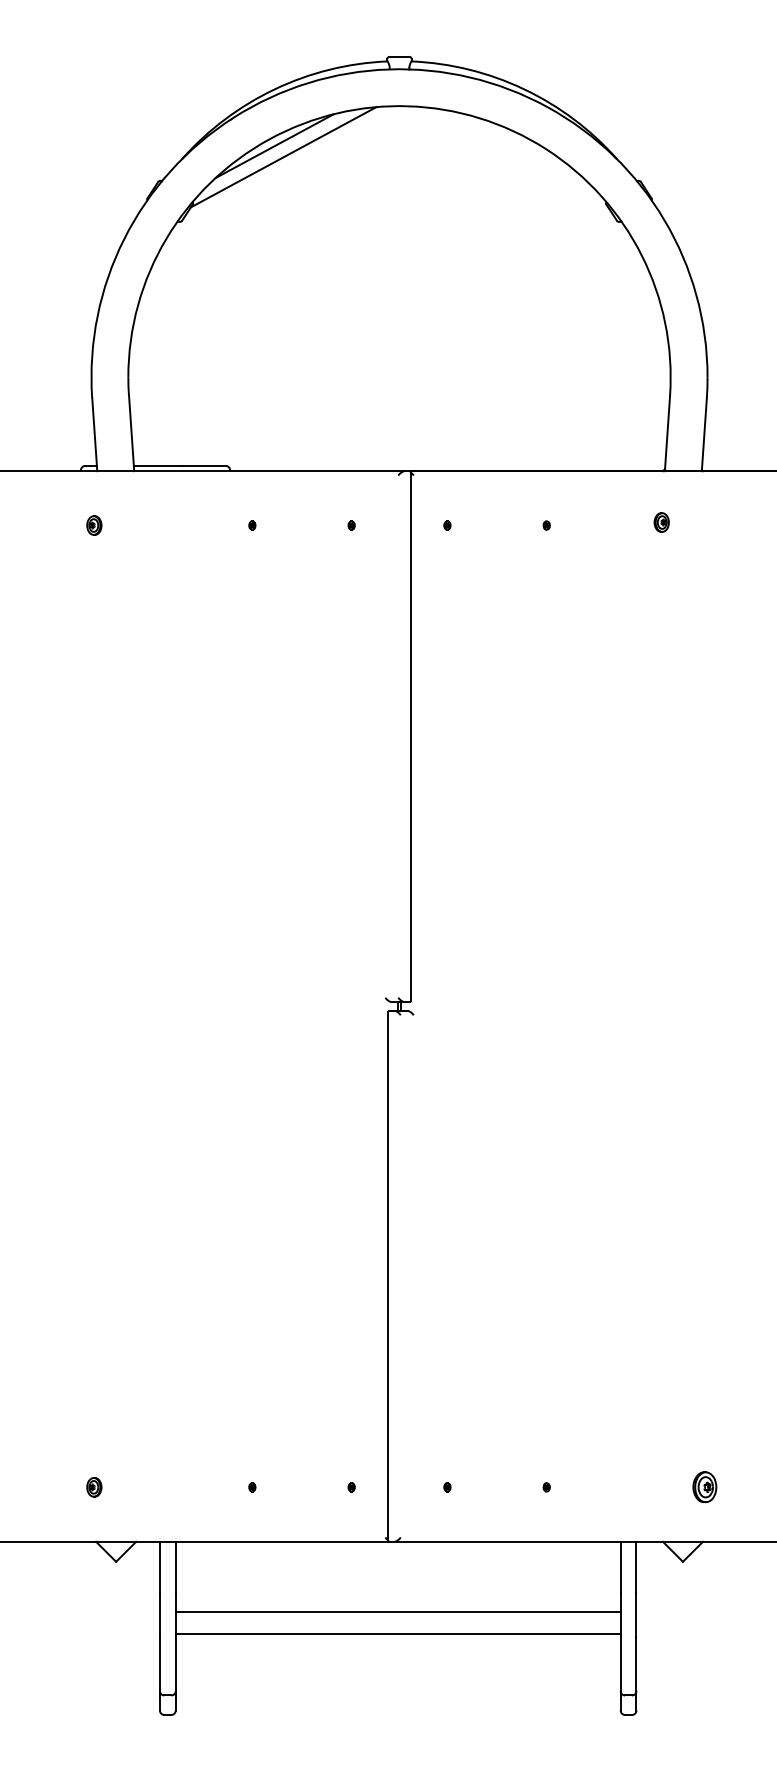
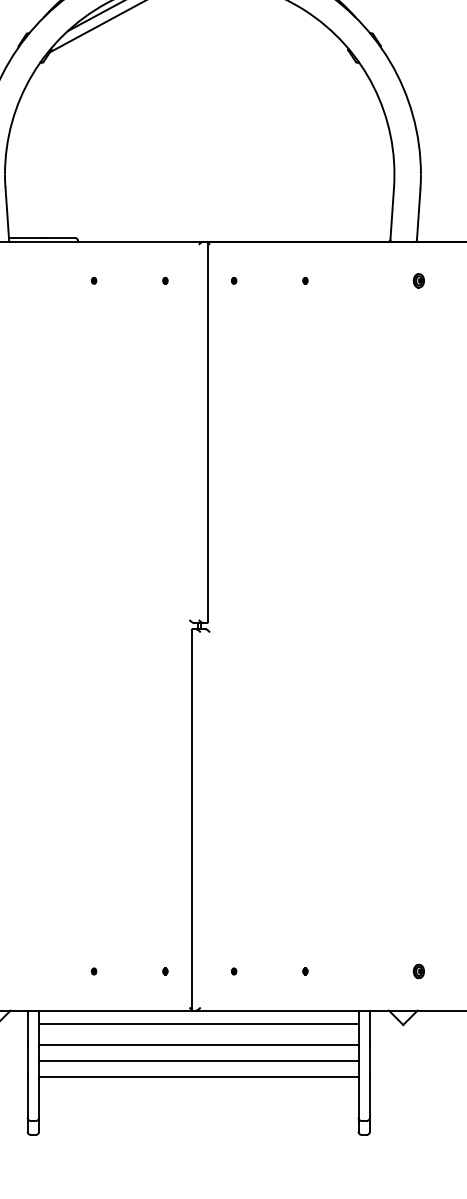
part: (661, 522) -> (418, 280), moved
part: (704, 1487) -> (418, 971), size x0.62
line: (397, 1560) -> (198, 1024), added
line: (397, 1589) -> (198, 1044), added

